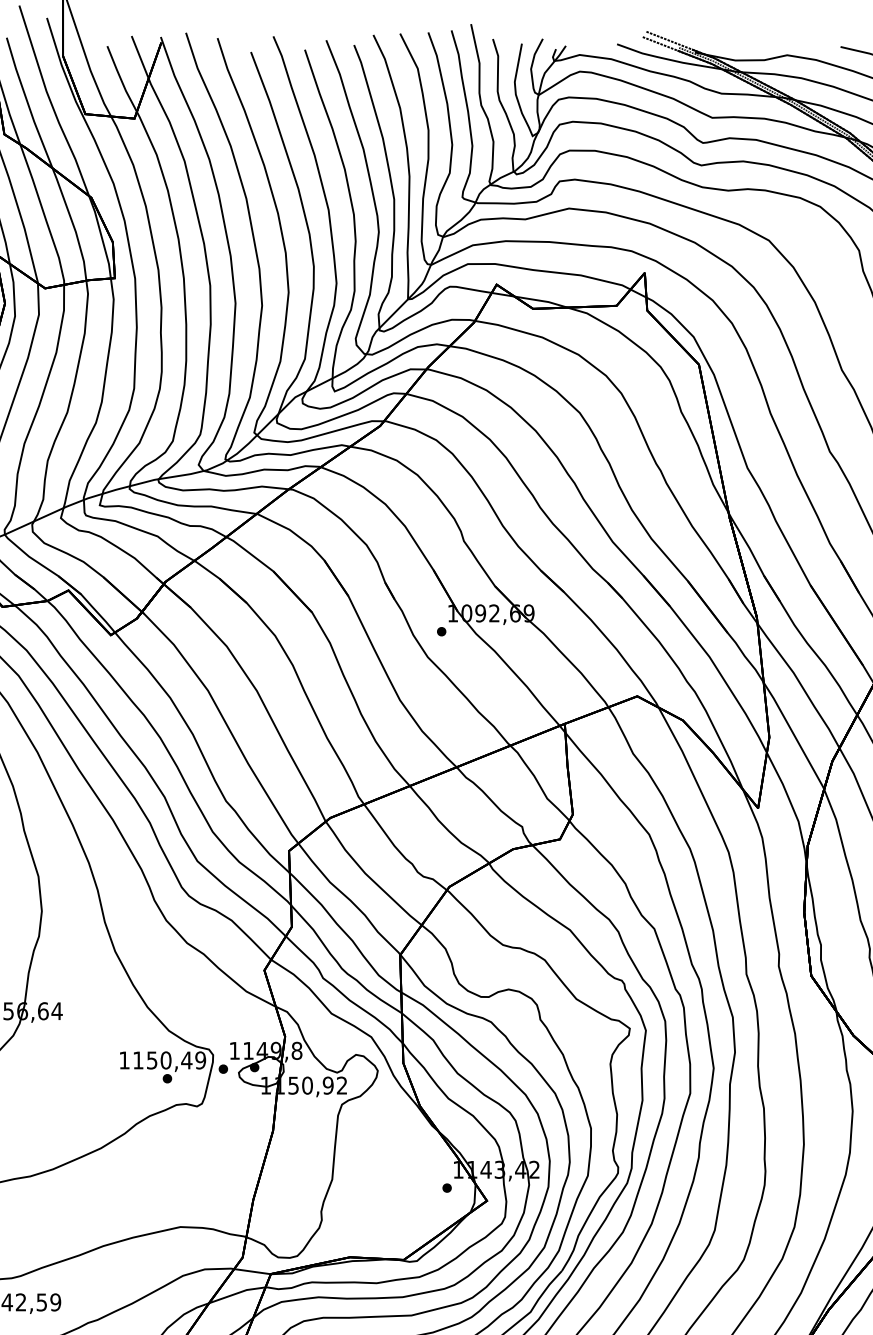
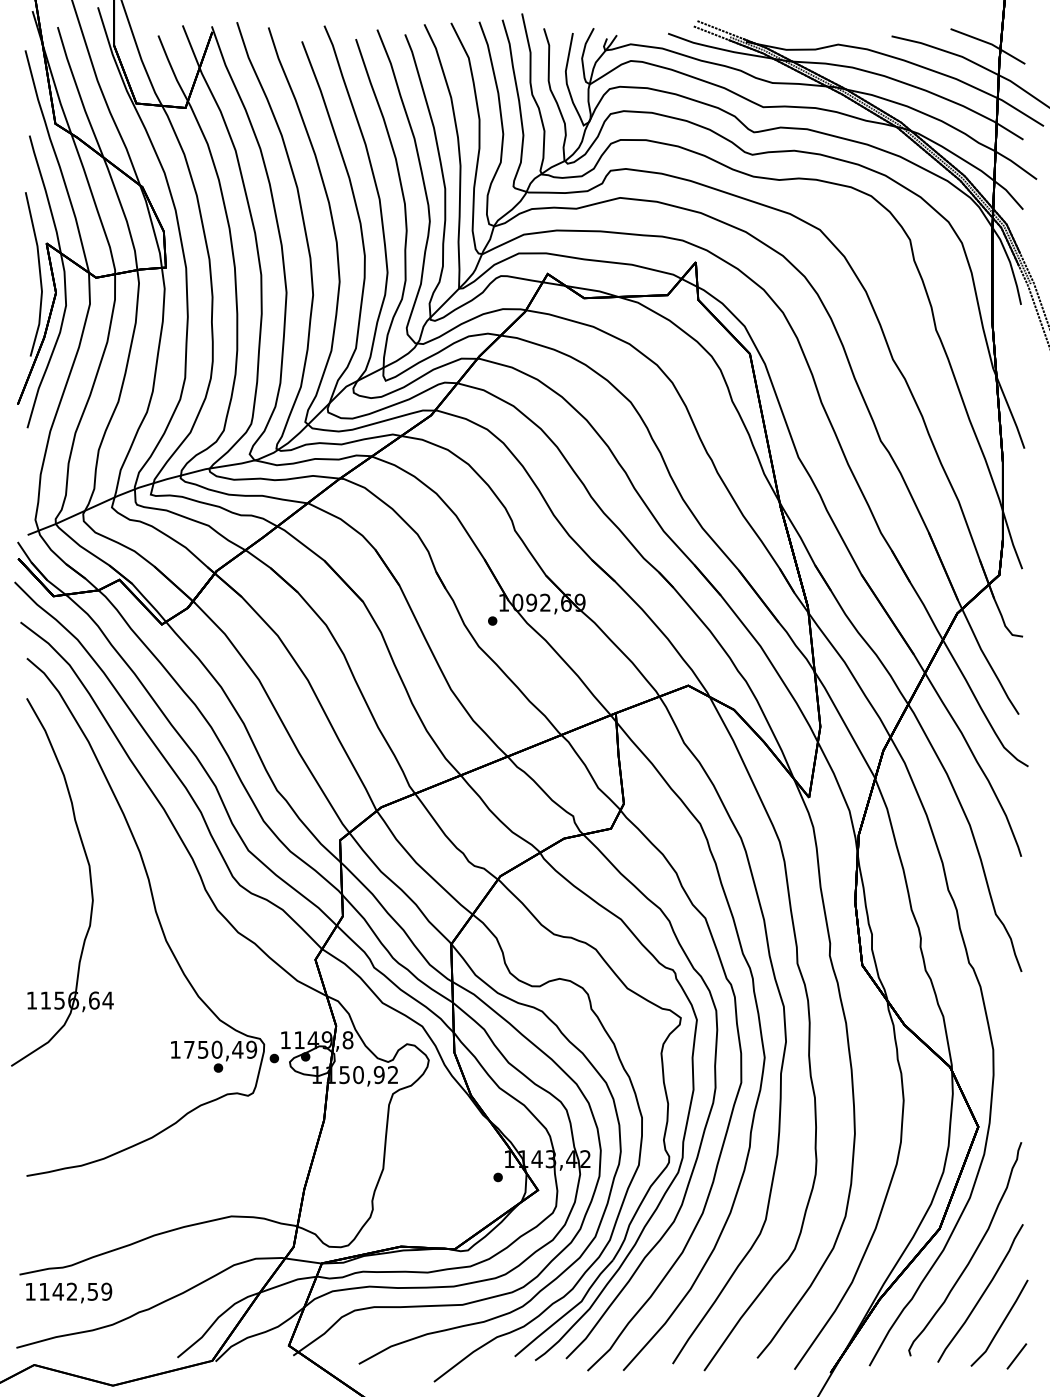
text: (138, 1060) -> (189, 1049), 1150,49 -> 1750,49

